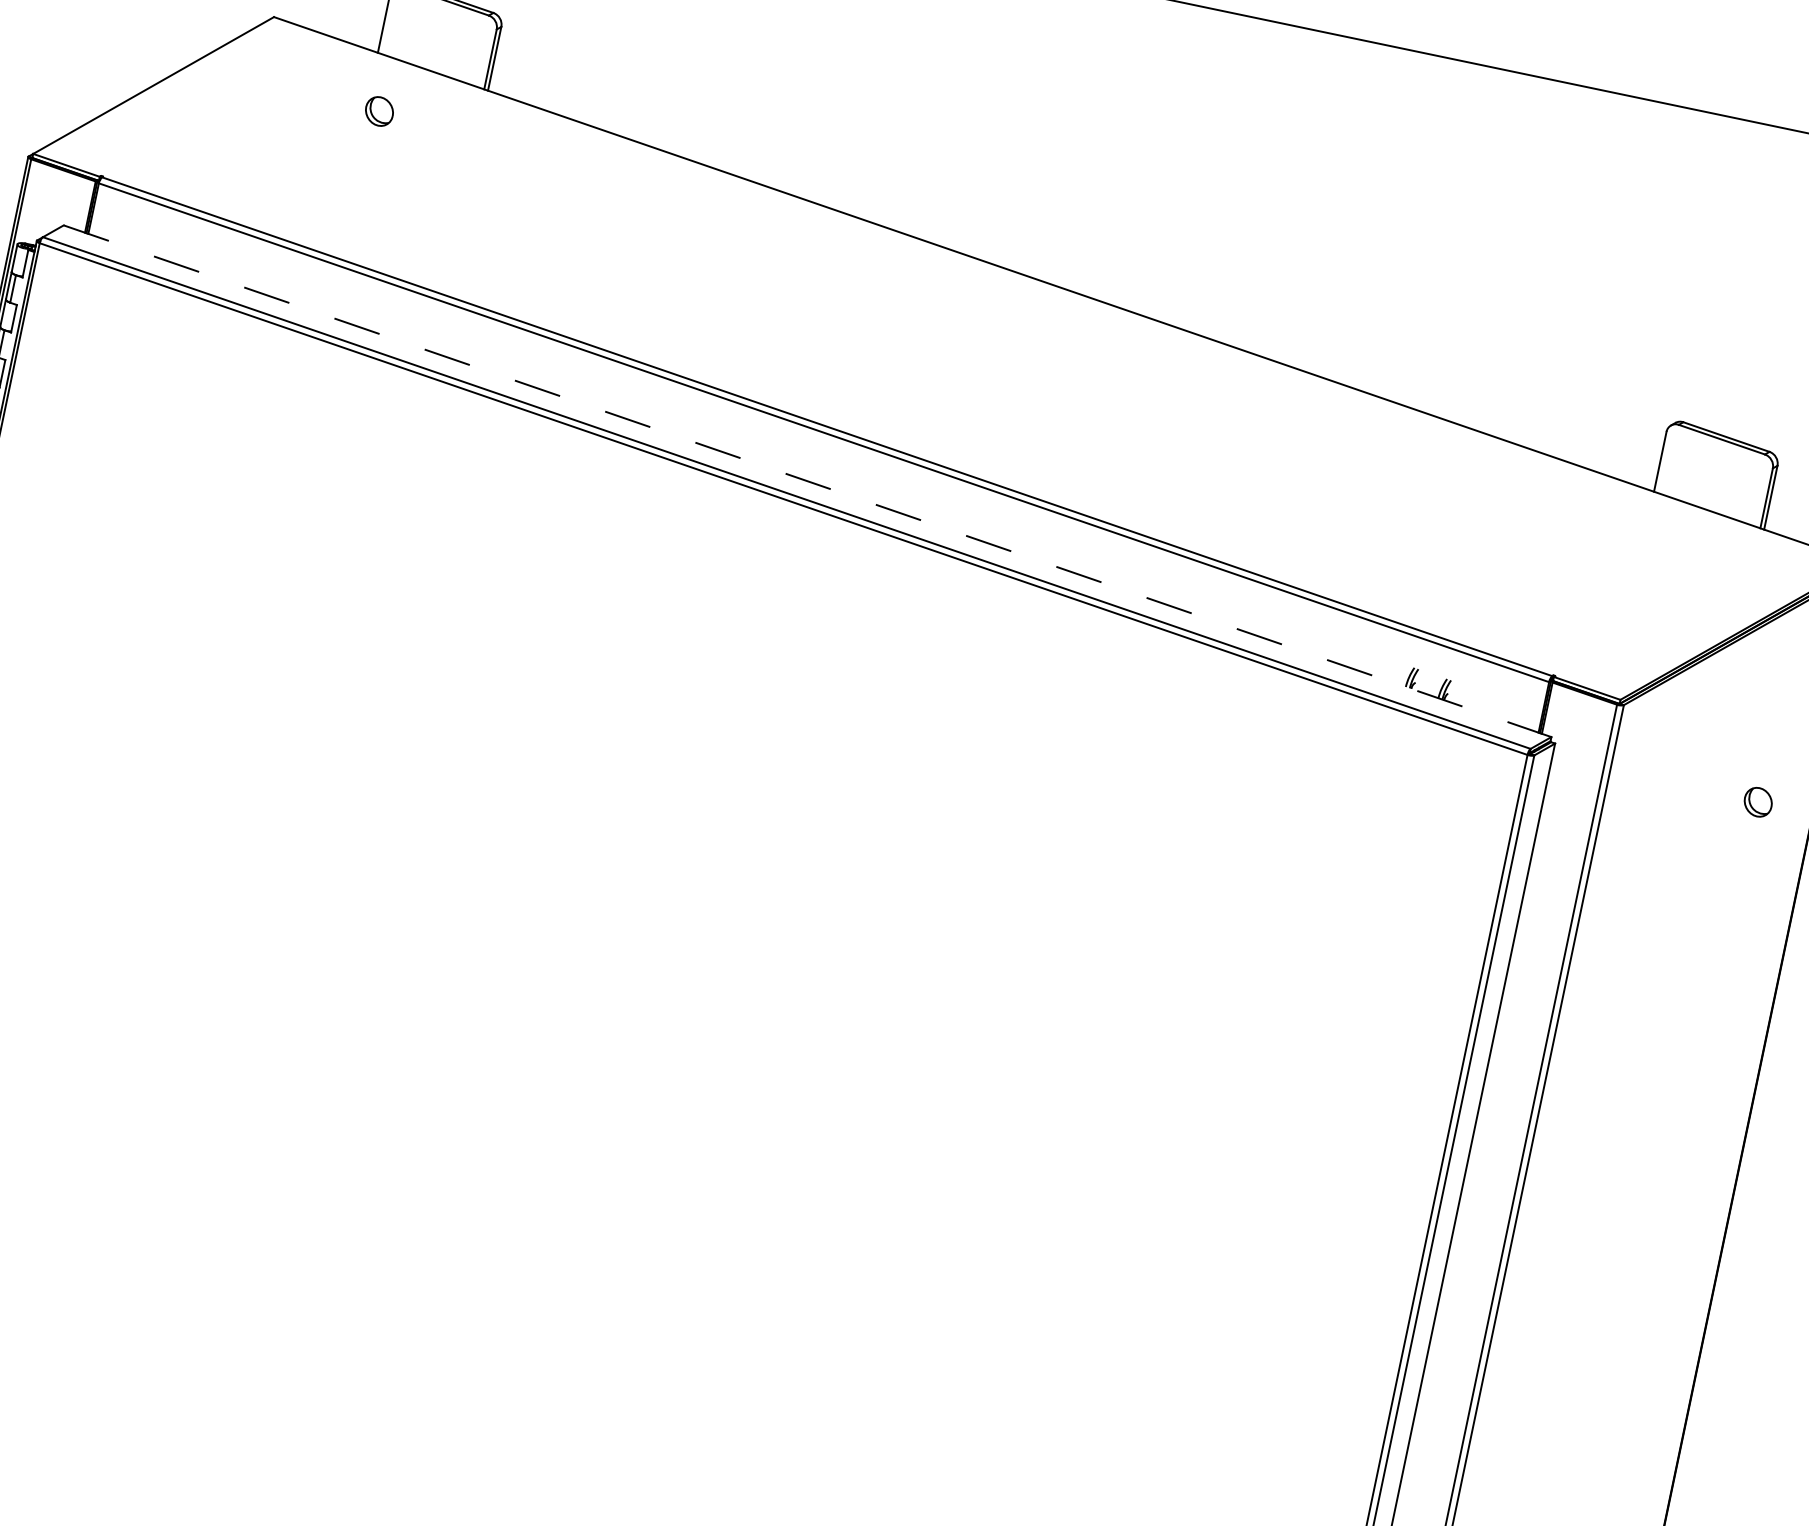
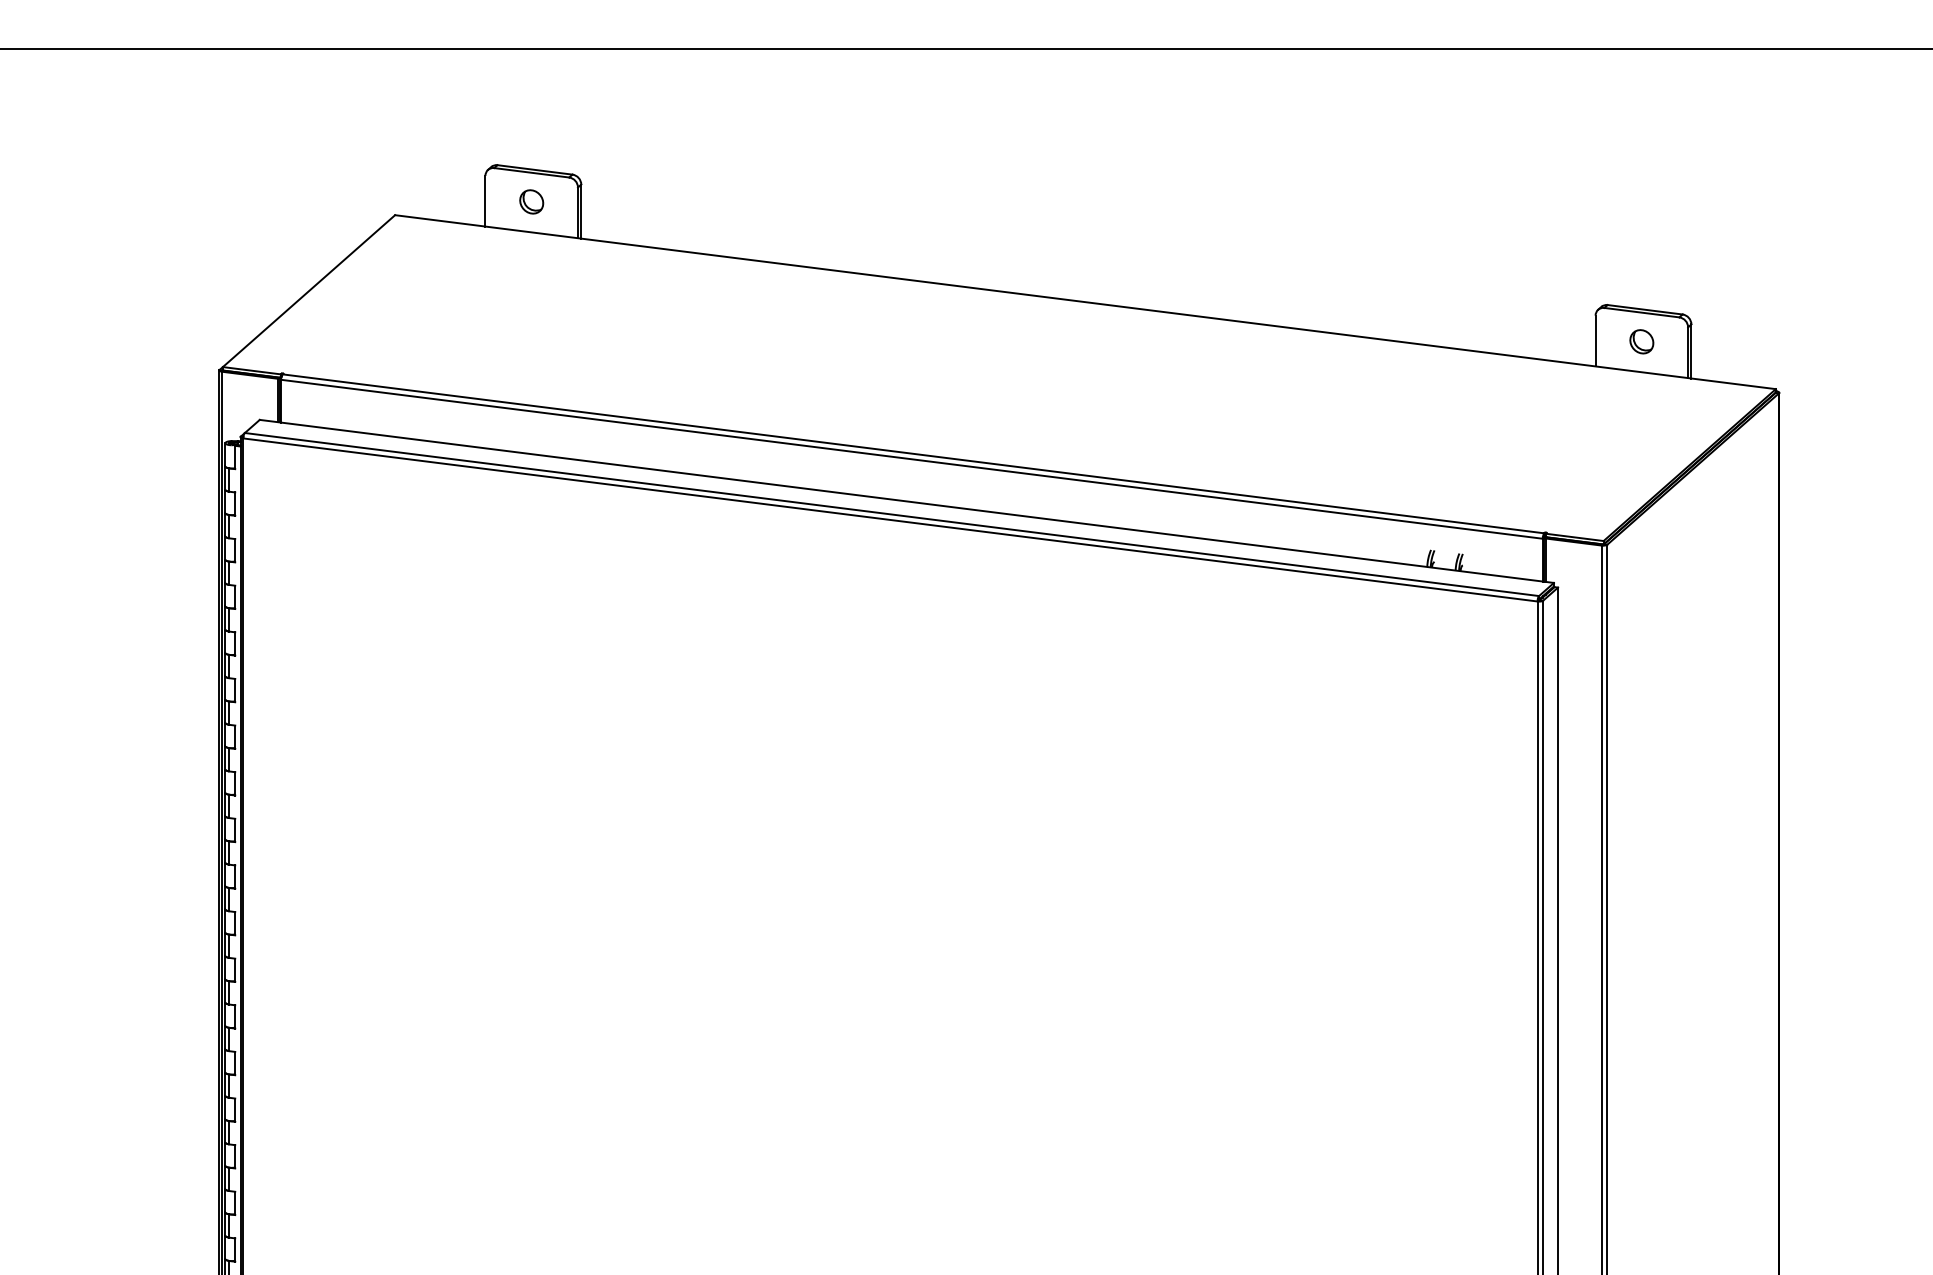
part: (379, 110) -> (531, 201), moved
line: (808, 481) -> (907, 501), dashed -> solid
part: (1757, 801) -> (1641, 341), moved

